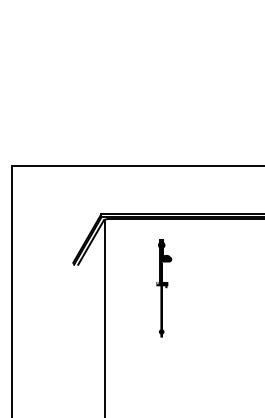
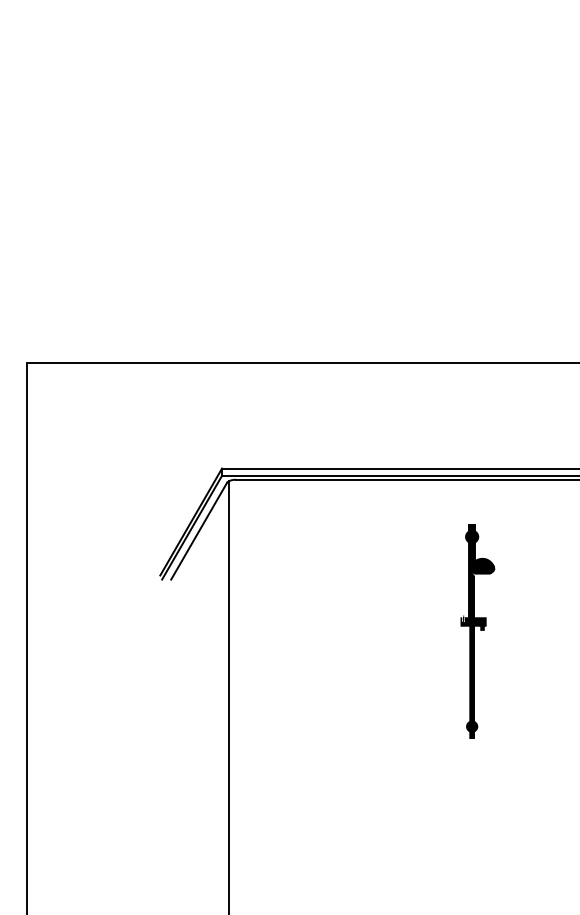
part: (164, 288) -> (478, 631), moved

